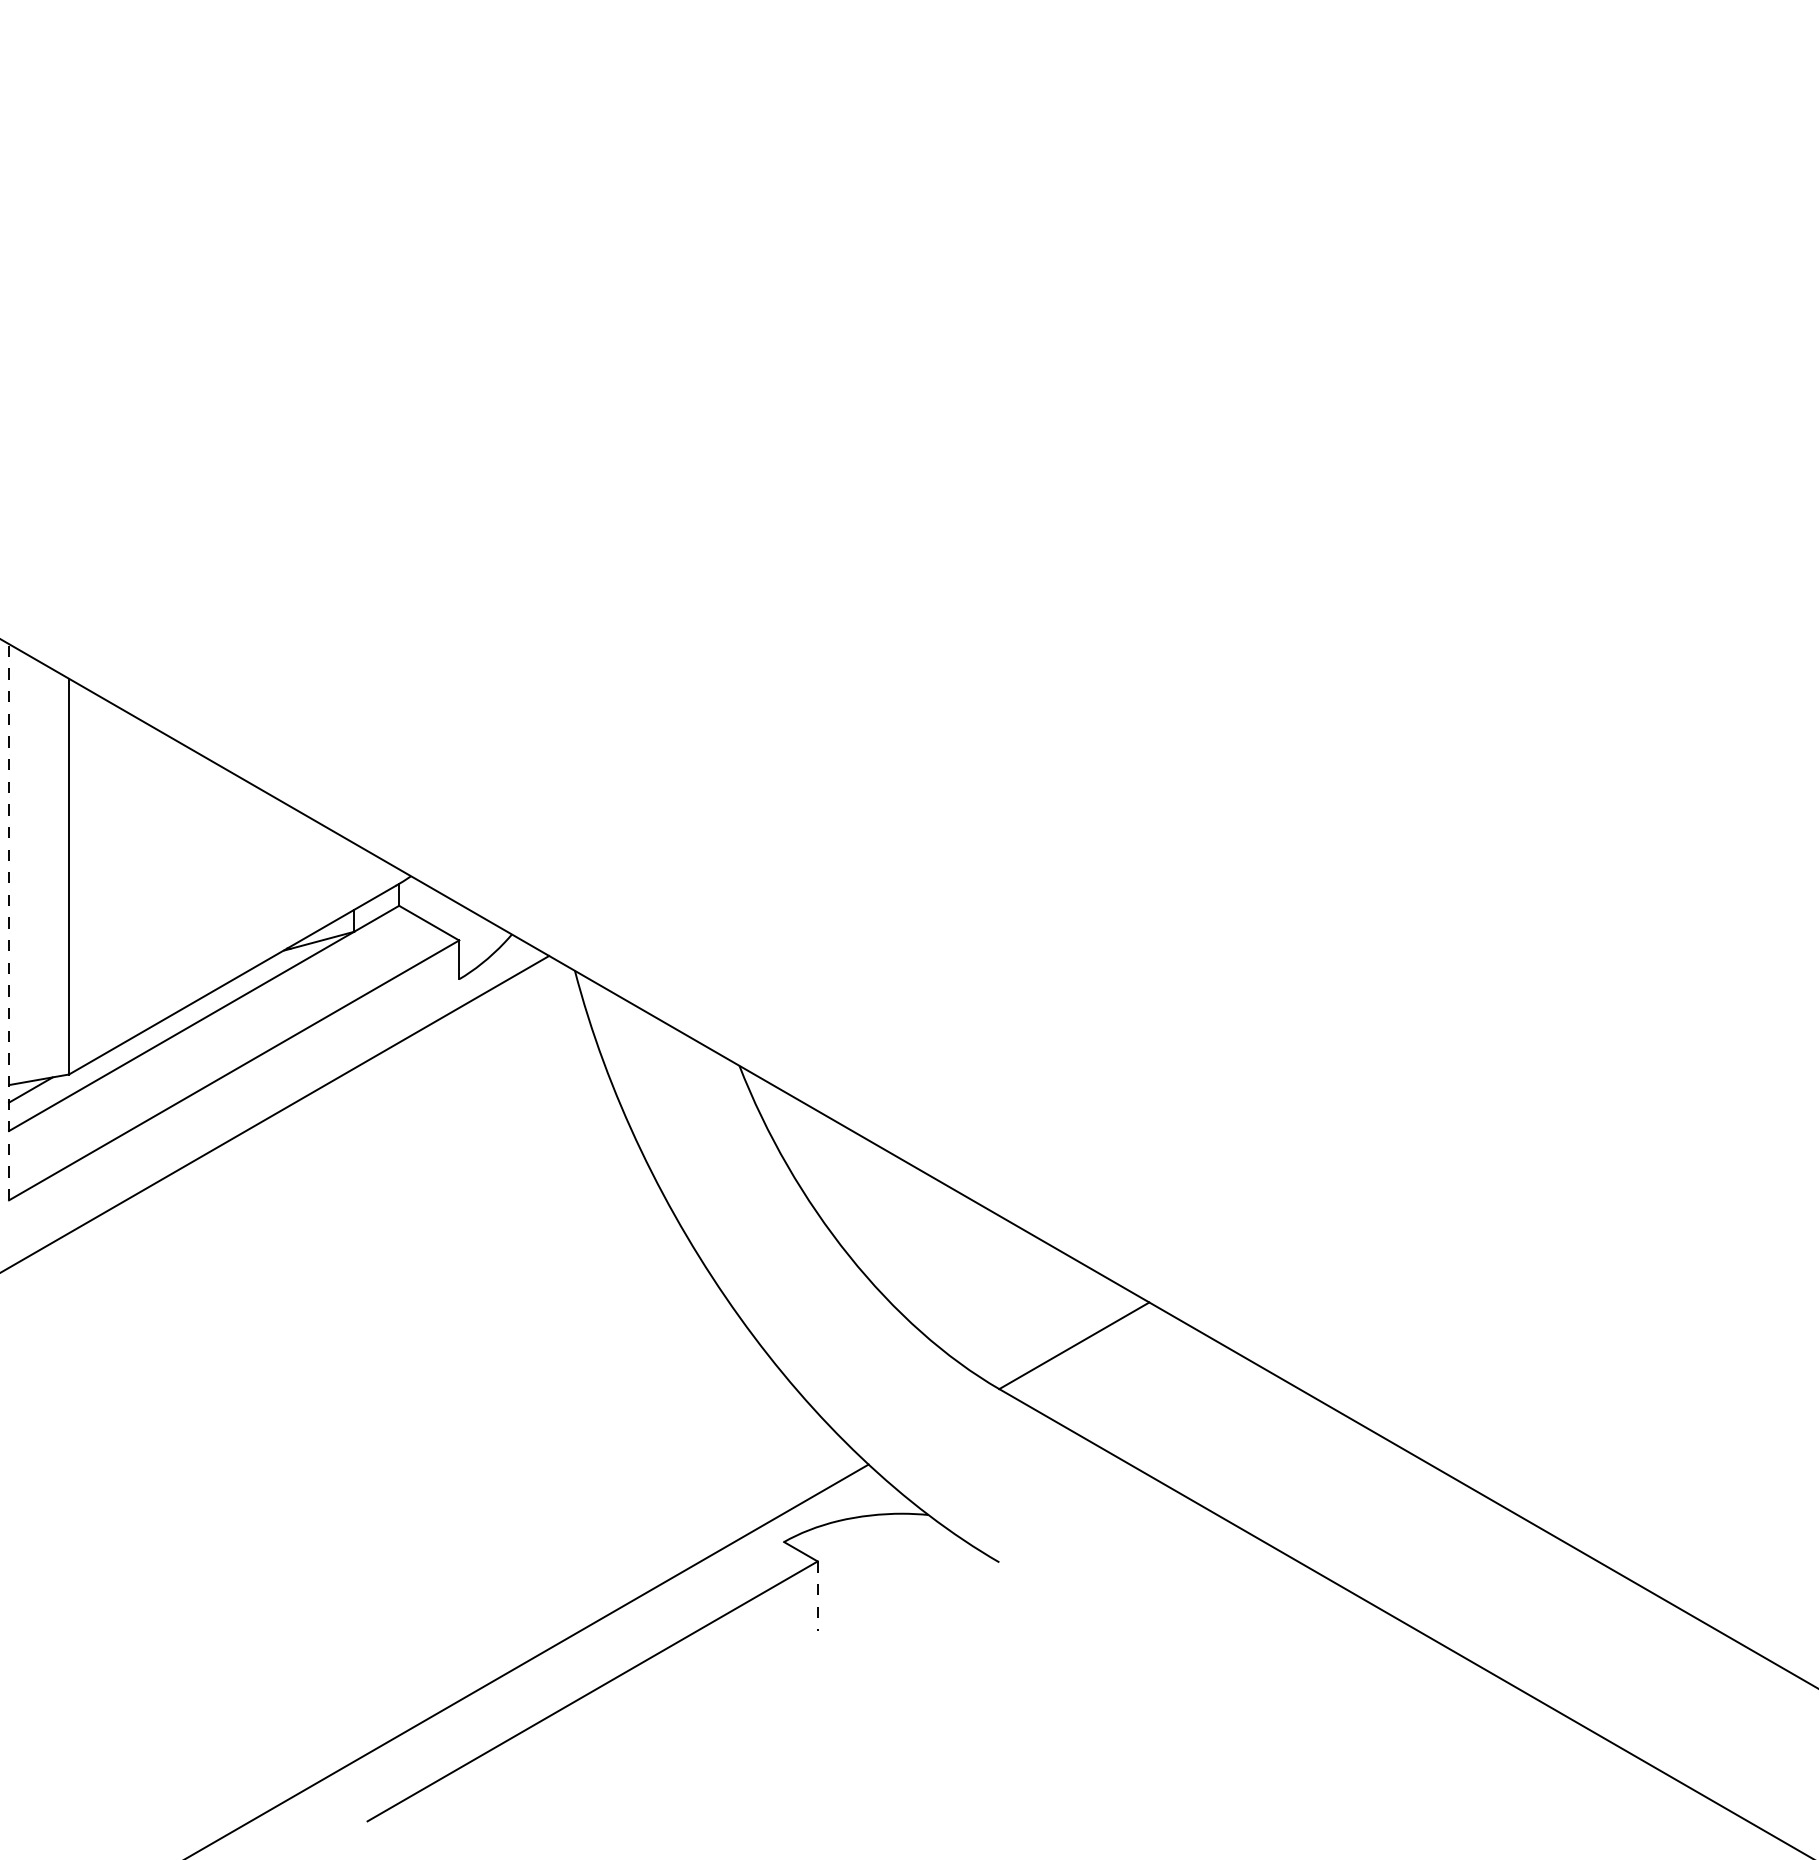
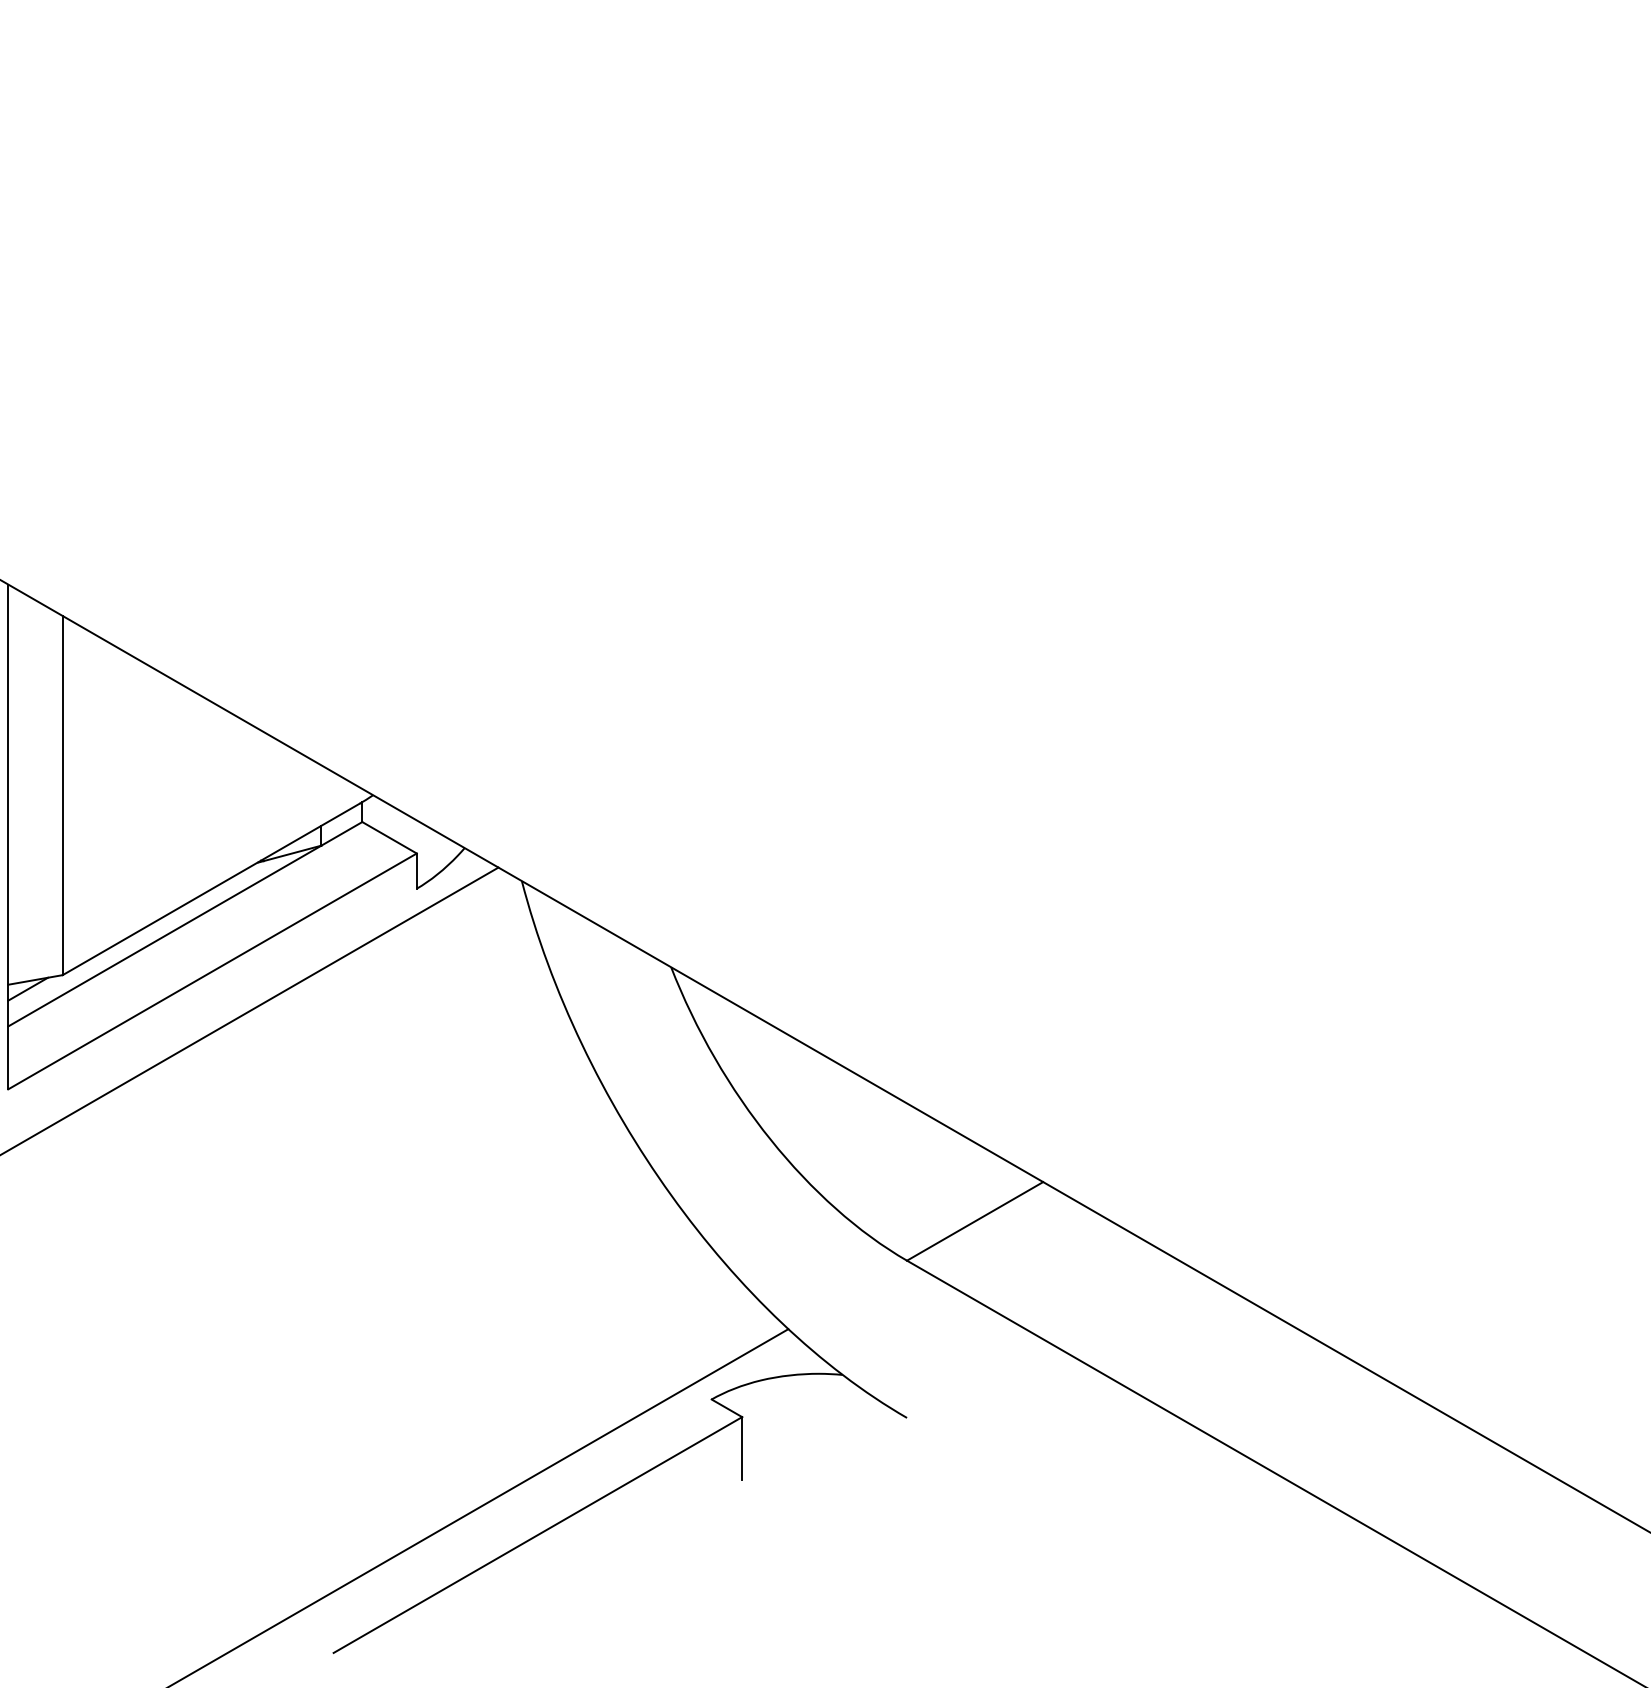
line: (9, 921) -> (8, 836), dashed -> solid
line: (817, 1596) -> (742, 1448), dashed -> solid

